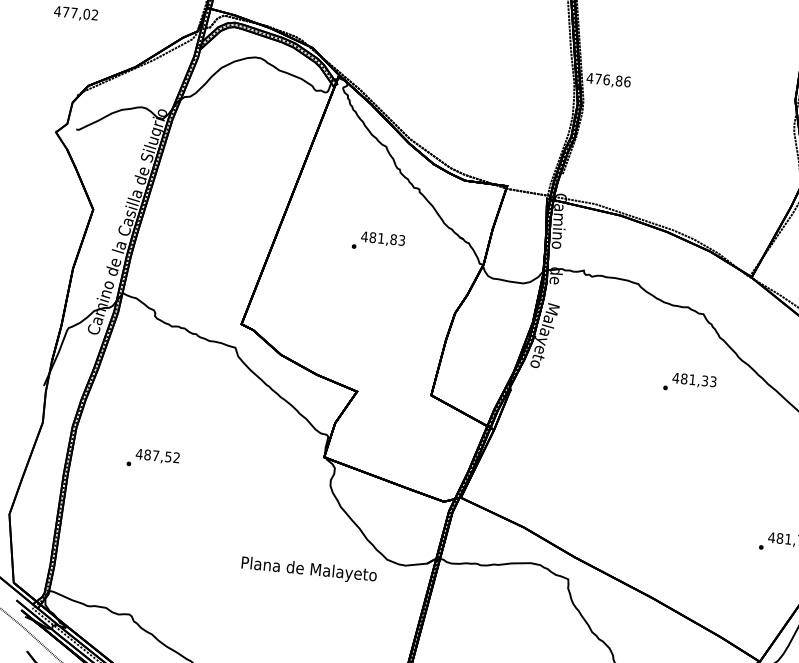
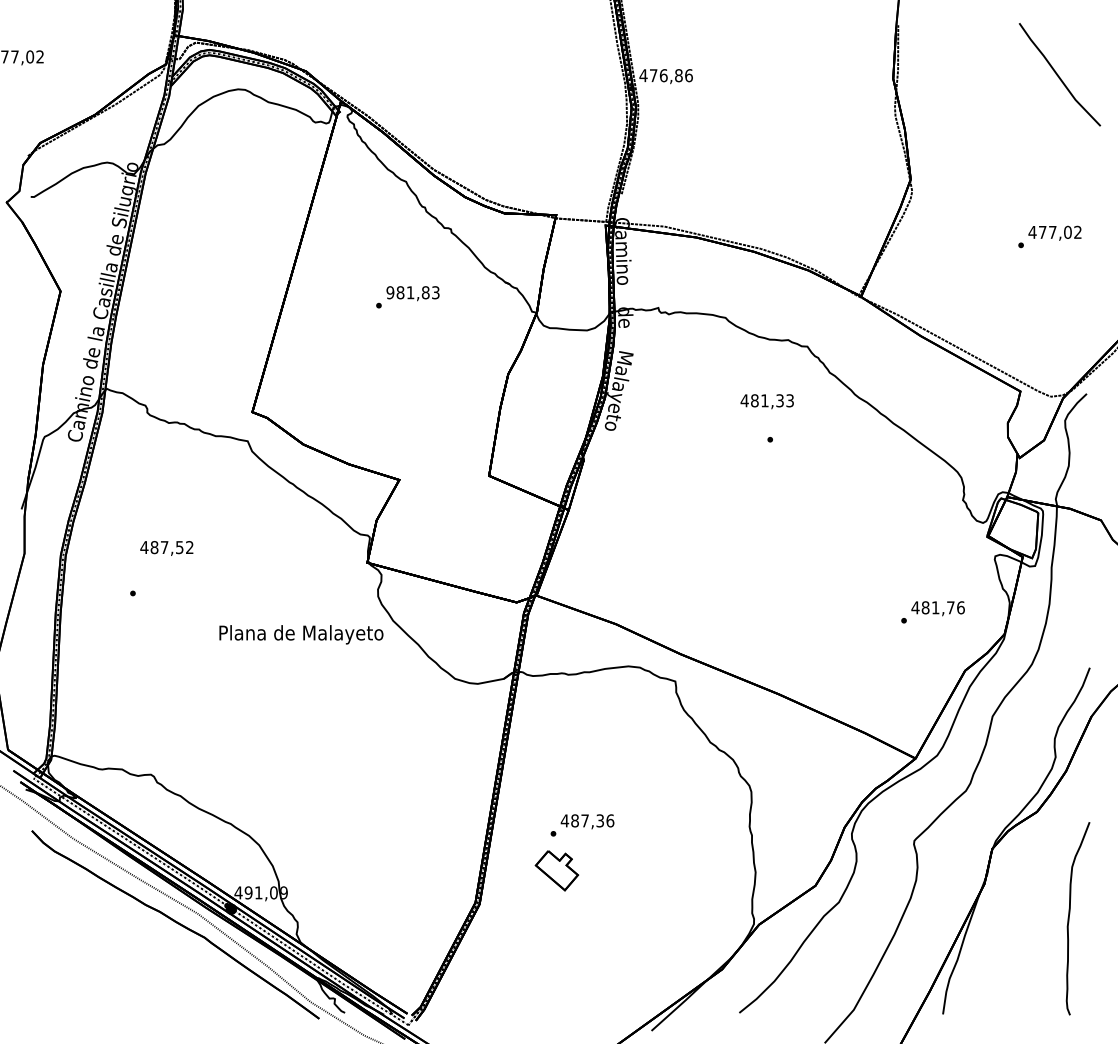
text: (364, 236) -> (390, 292), 481,83 -> 981,83
text: (693, 380) -> (766, 401), moved
text: (157, 456) -> (166, 548), moved
text: (309, 570) -> (301, 634), moved

